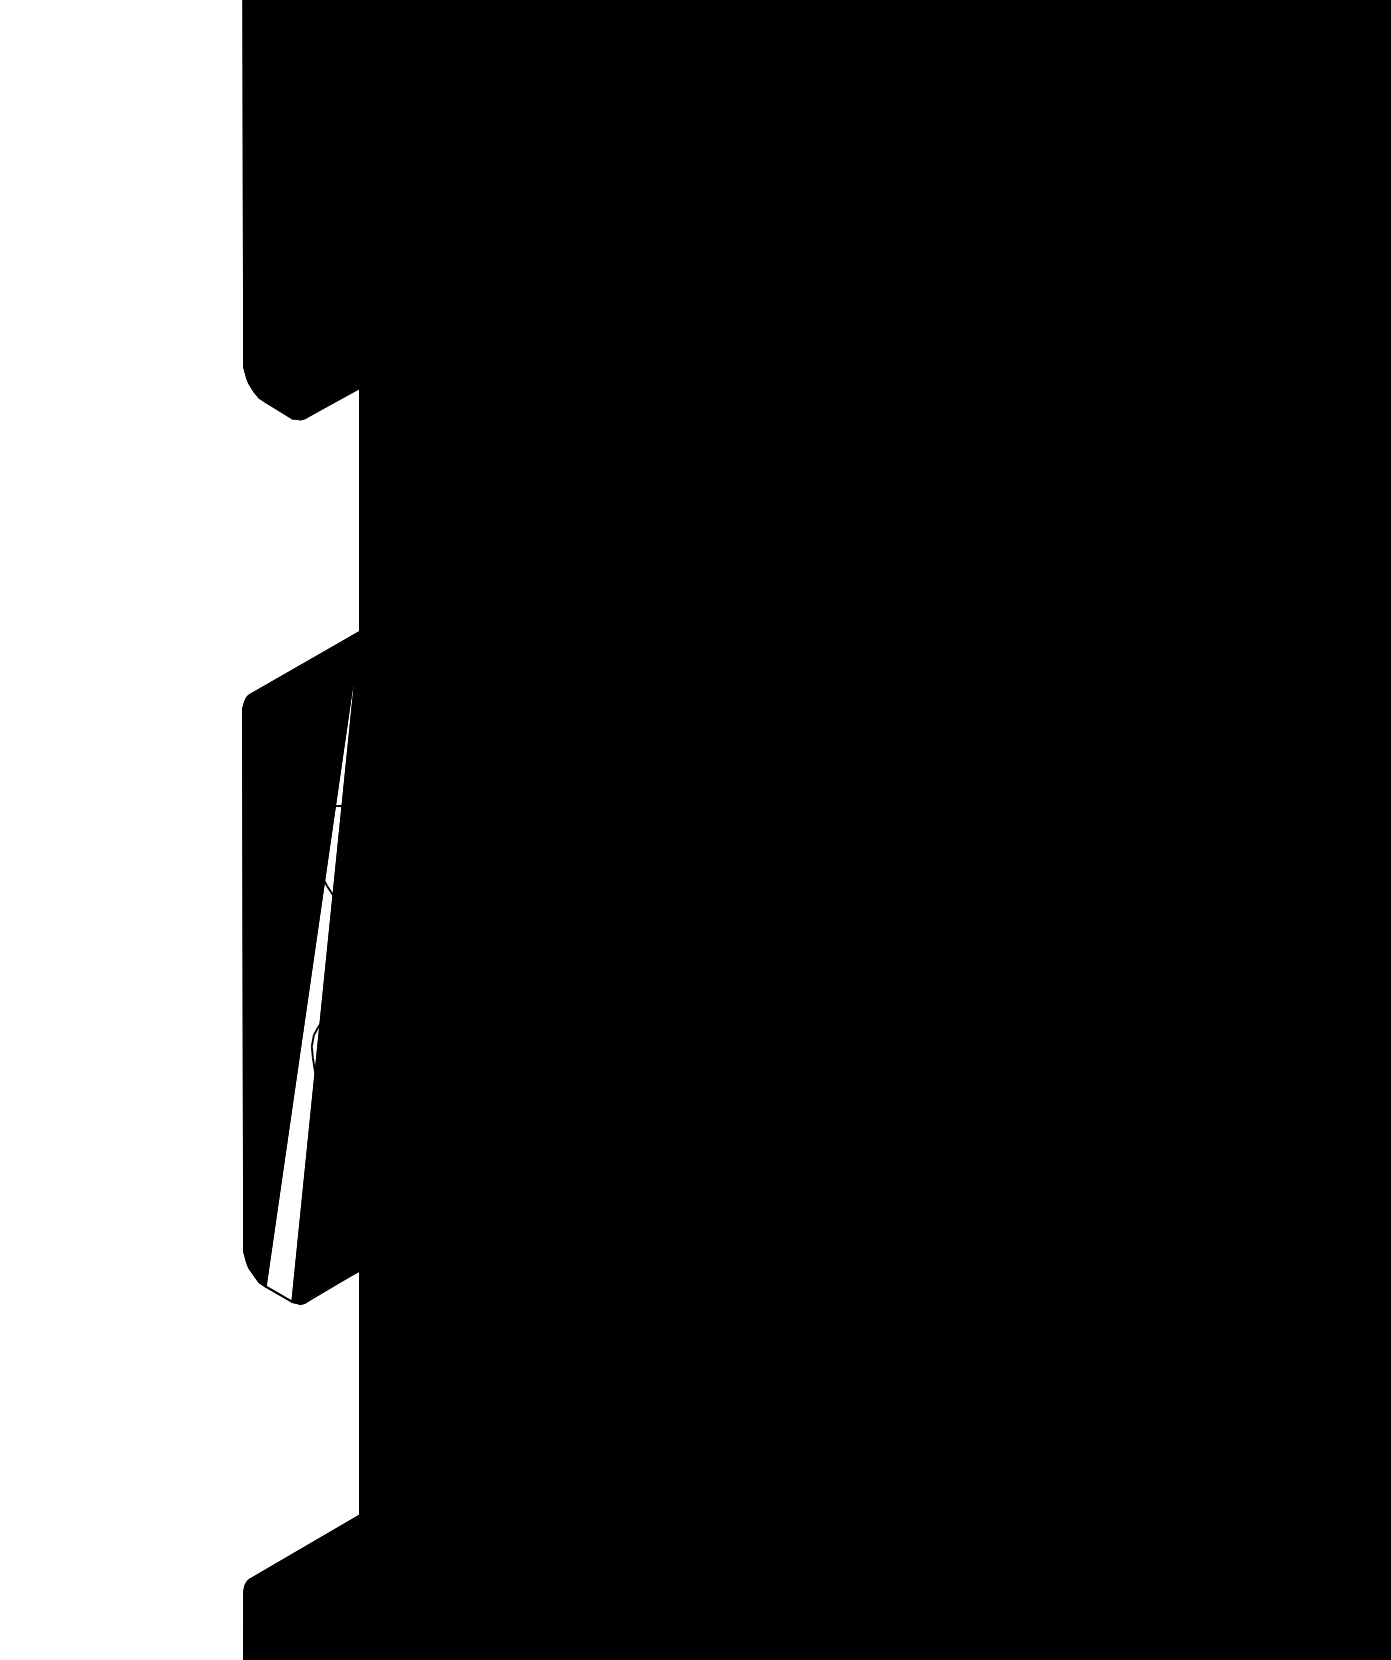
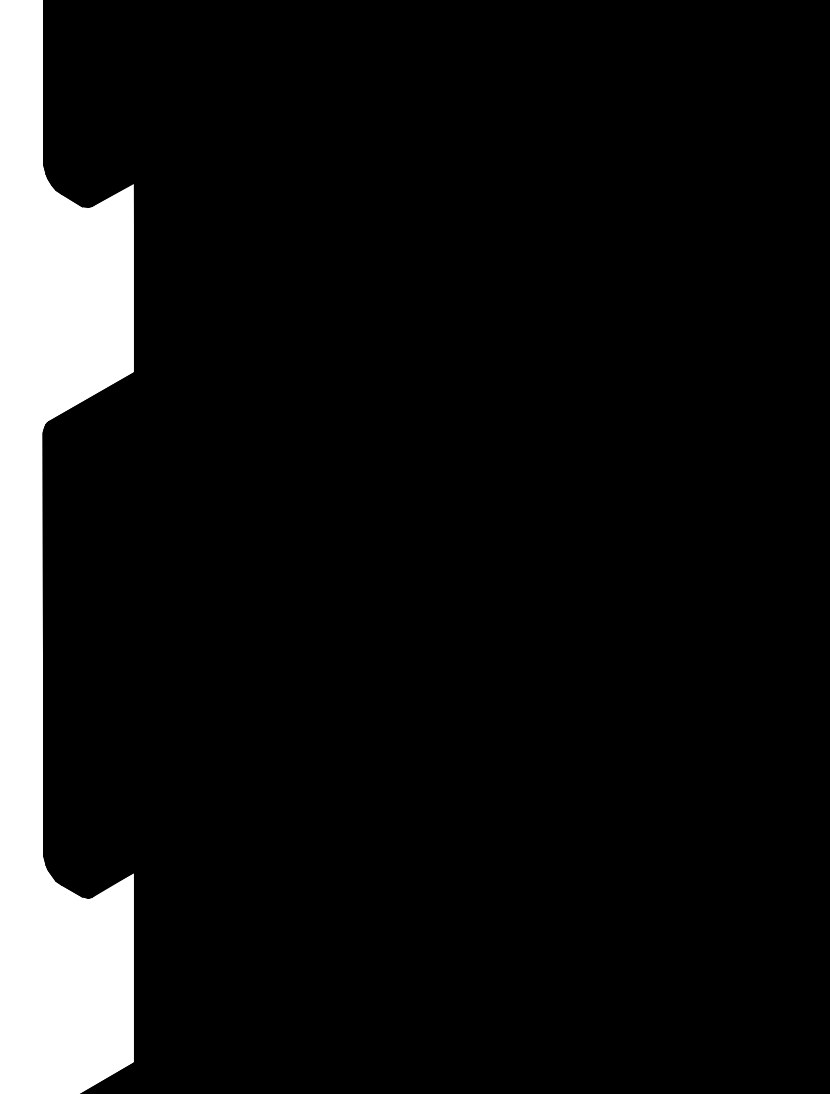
fill: (312, 966) -> (97, 634), added

